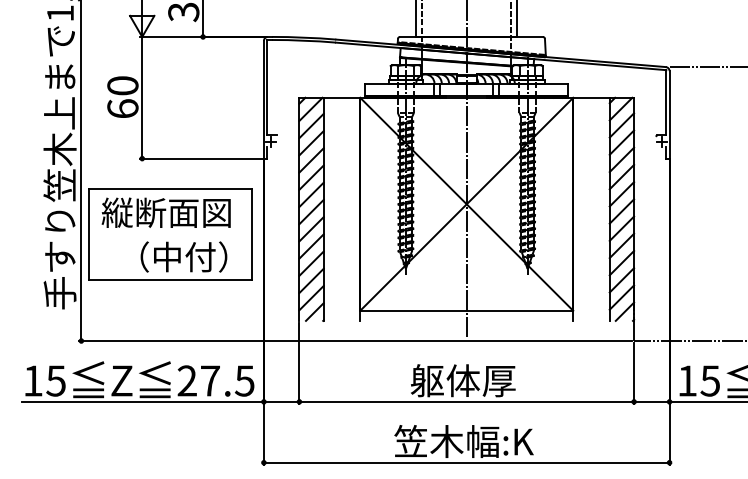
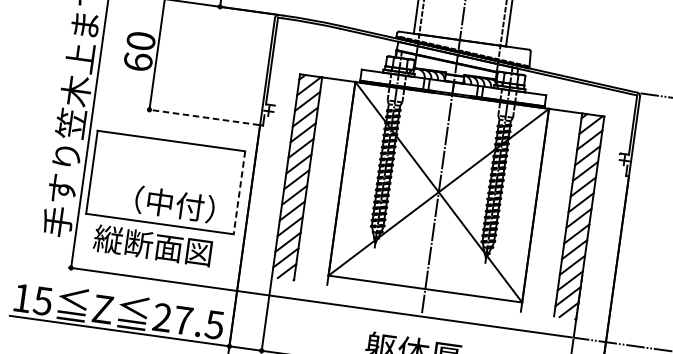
line: (201, 158) -> (203, 117), solid -> dashed
text: (165, 212) -> (152, 245), moved
line: (251, 234) -> (239, 192), solid -> dashed

